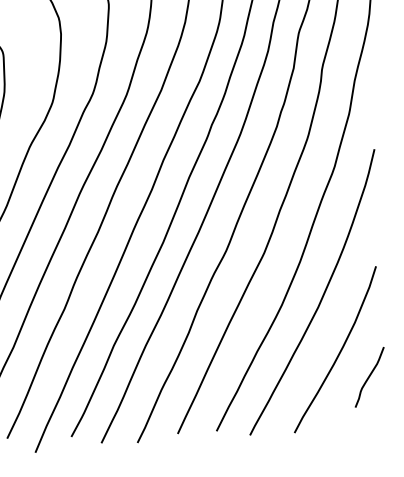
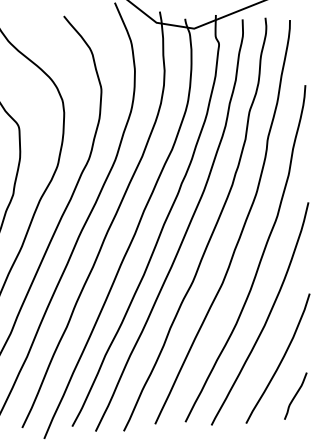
curve: (369, 376) -> (295, 395), moved

